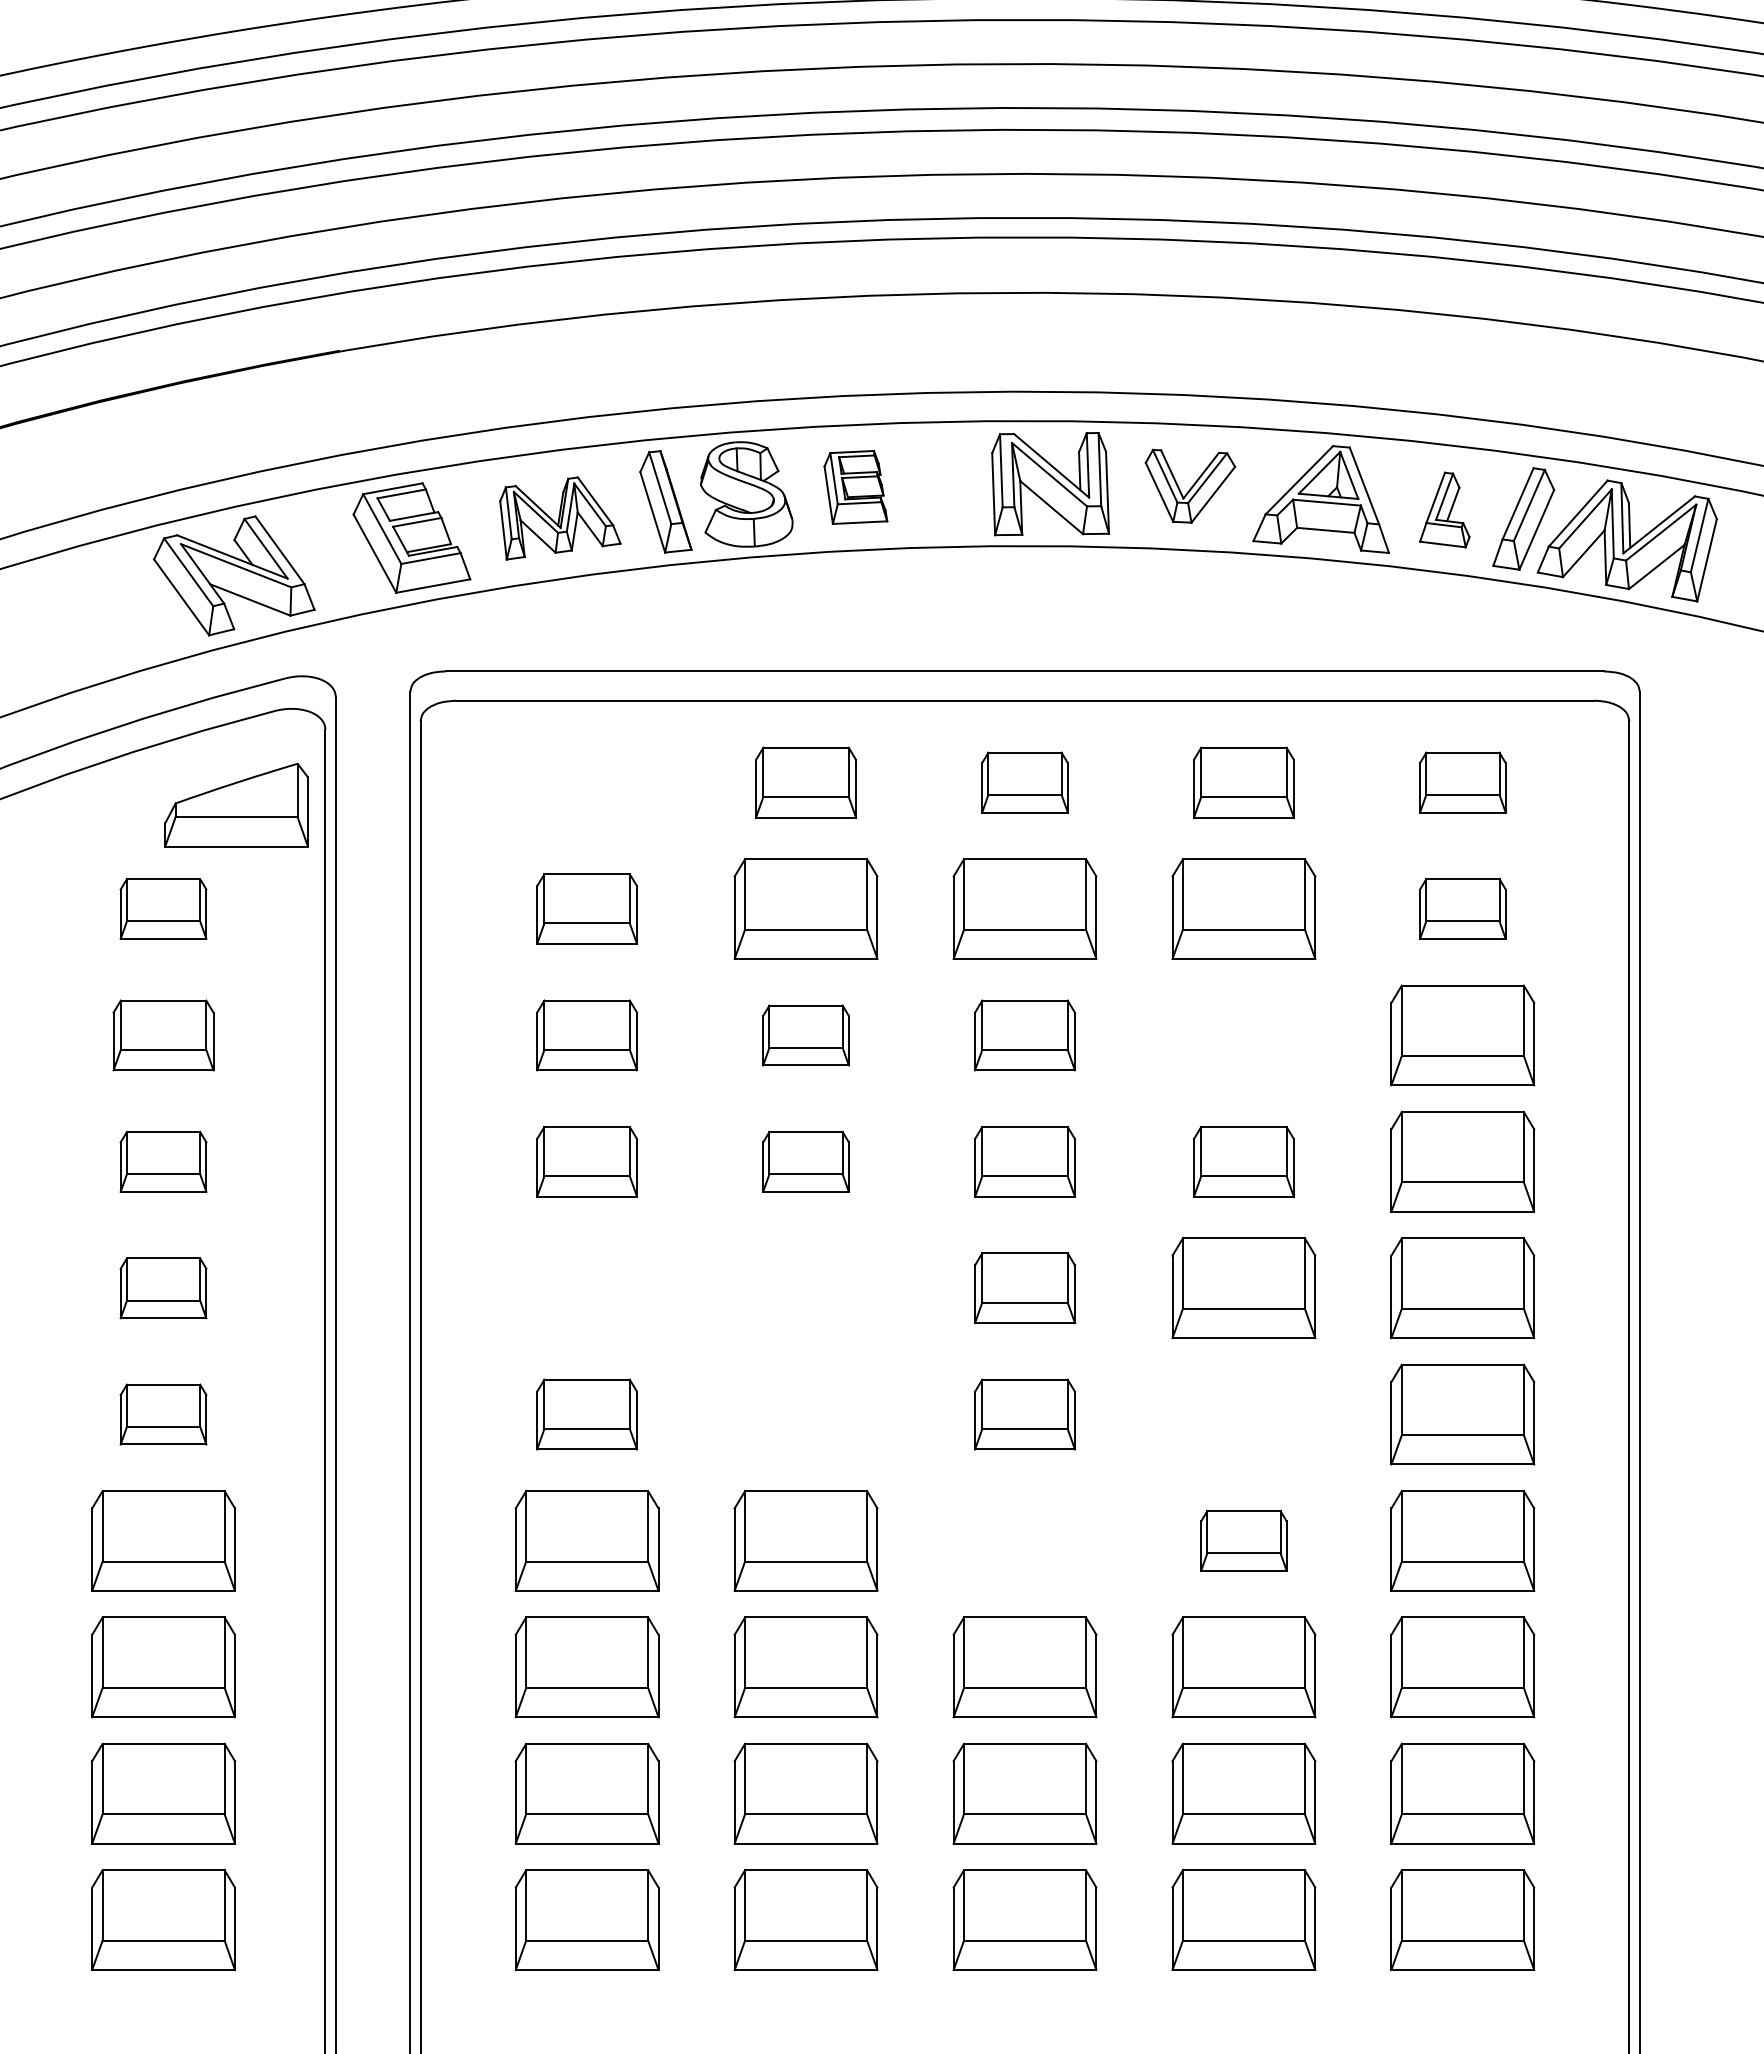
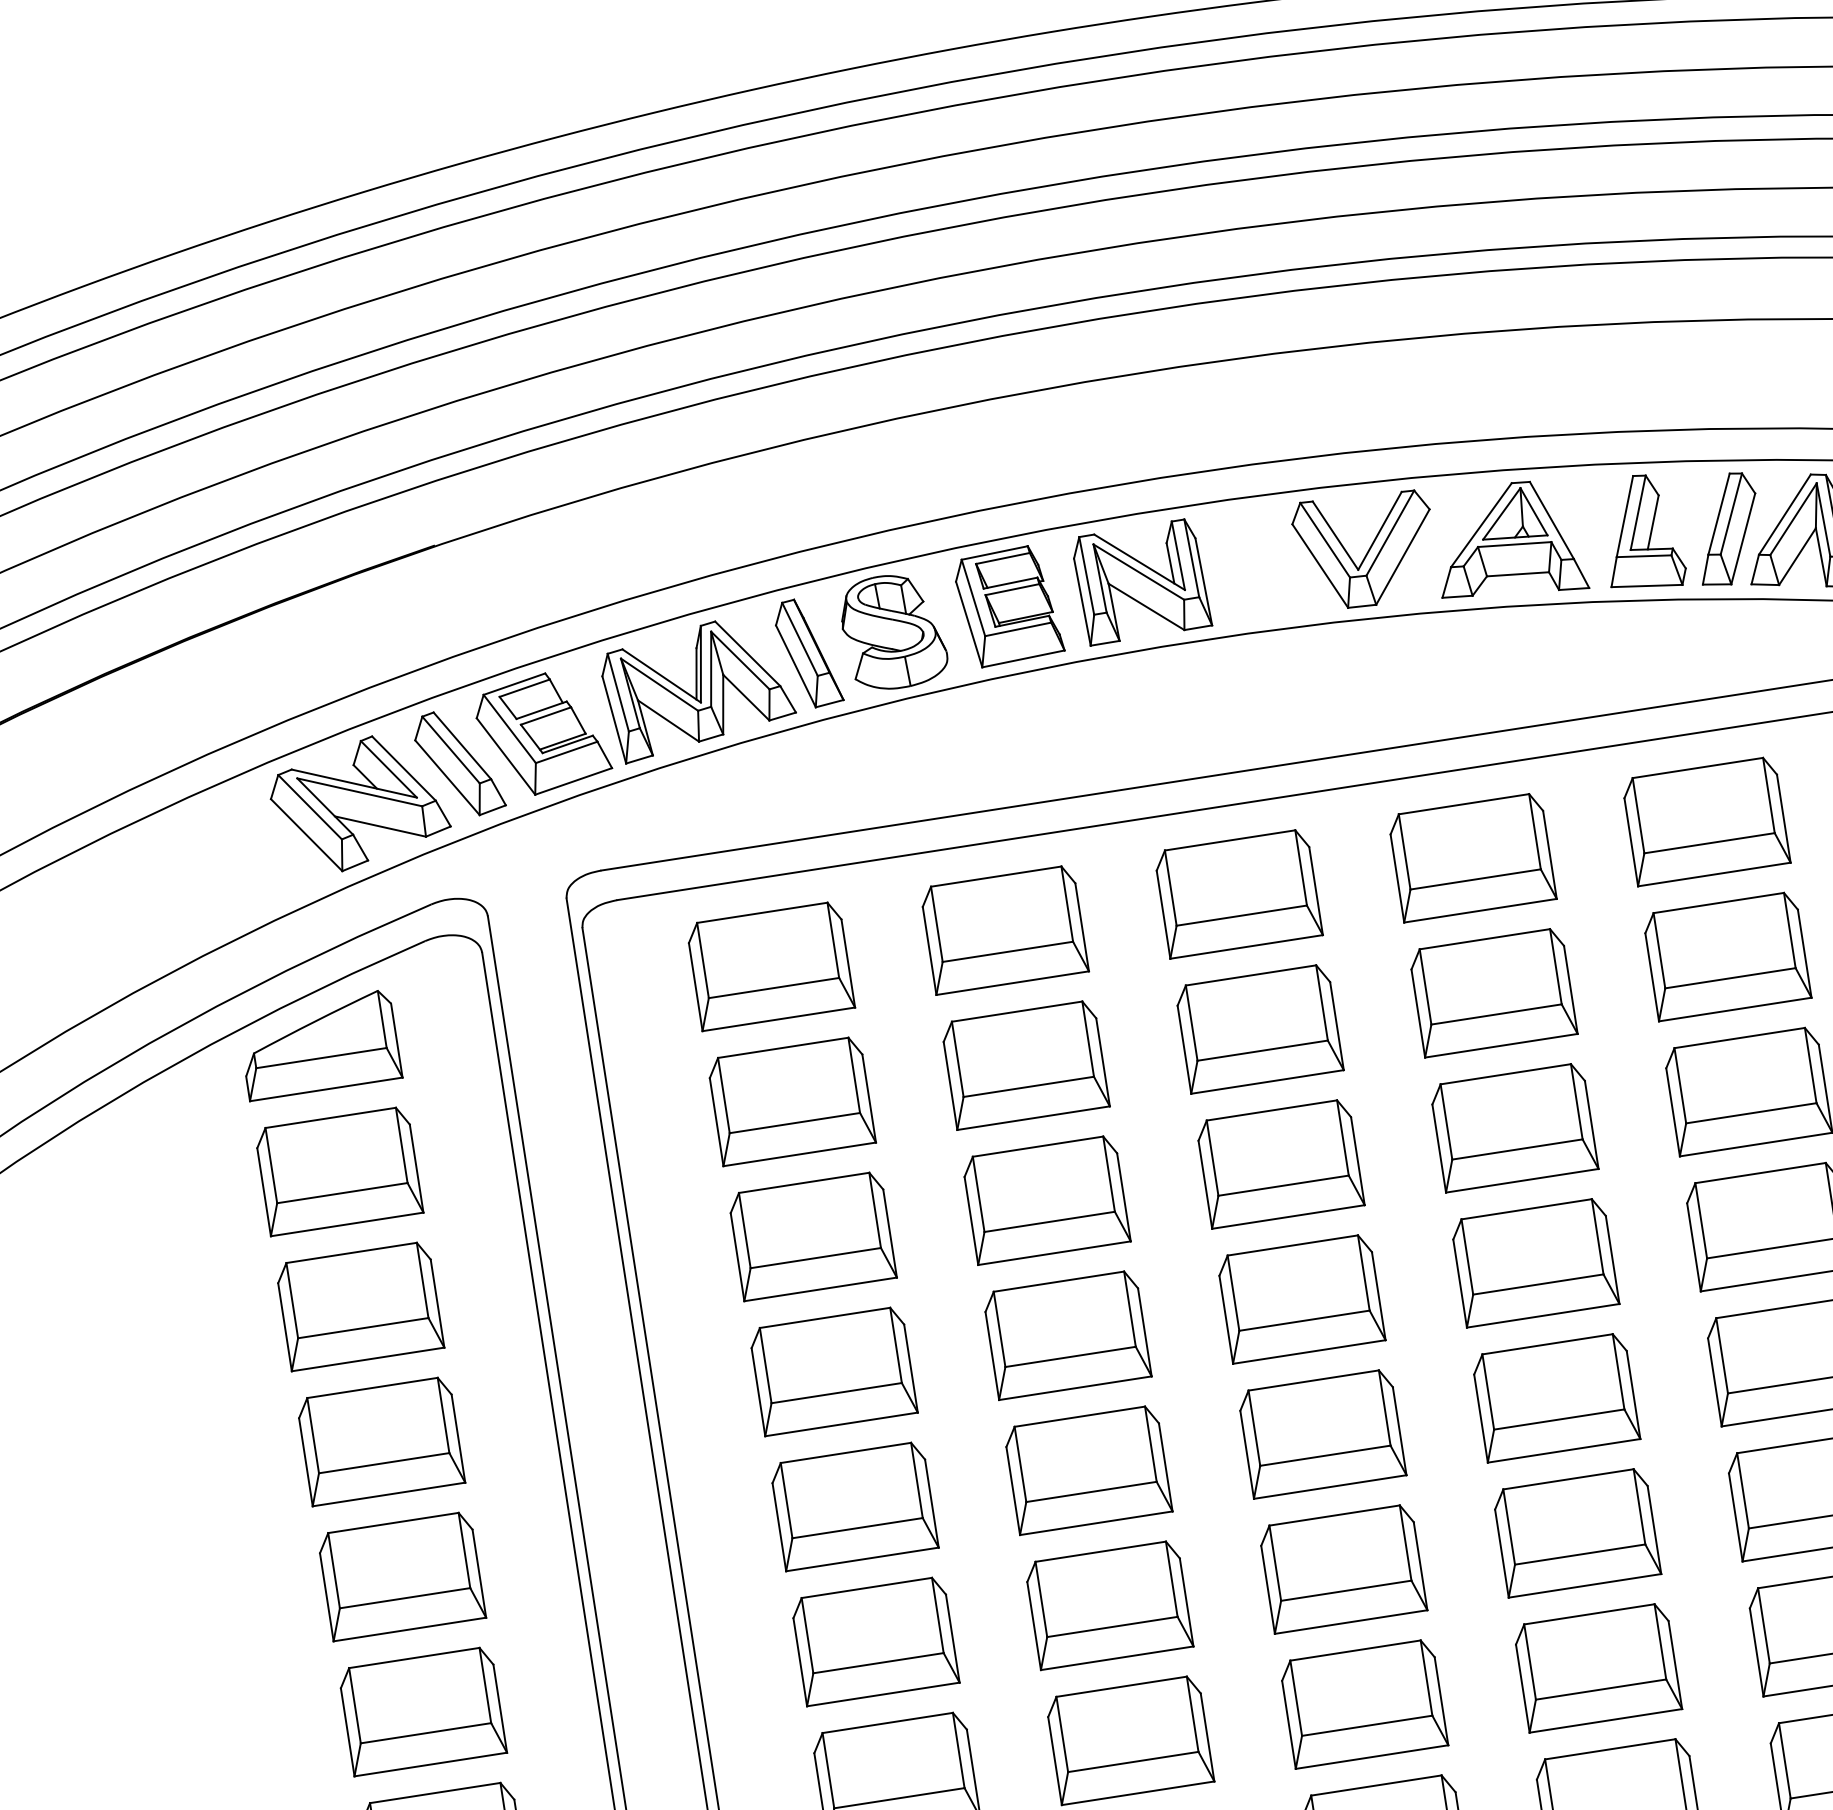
part: (1050, 484) -> (1141, 582), moved
part: (1190, 486) -> (1366, 549), size x1.43
part: (855, 487) -> (1008, 606), size x1.43
part: (1444, 509) -> (1641, 532), size x1.43
part: (560, 518) -> (698, 688), size x1.43
part: (330, 553) -> (458, 763), added
part: (586, 782) -> (769, 965), added
part: (805, 782) -> (1003, 929), size x1.43
part: (1024, 782) -> (1237, 893), size x1.67
part: (1243, 782) -> (1471, 857), size x1.43
part: (1462, 782) -> (1705, 821), size x1.67
part: (236, 805) -> (319, 1045), moved
part: (163, 908) -> (338, 1170), size x1.67
part: (586, 908) -> (790, 1100), size x1.43
part: (1462, 908) -> (1726, 955), size x1.67
part: (163, 1035) -> (359, 1306), size x1.43
part: (586, 1035) -> (811, 1236), size x1.43
part: (805, 1035) -> (1045, 1200), size x1.67
part: (1024, 1035) -> (1279, 1163), size x1.43
part: (1243, 1035) -> (1513, 1127), added
part: (163, 1161) -> (380, 1440), size x1.67
part: (586, 1161) -> (832, 1370), size x1.43
part: (805, 1161) -> (1066, 1334), size x1.67
part: (1024, 1161) -> (1300, 1298), size x1.43
part: (1243, 1161) -> (1534, 1262), size x1.43
part: (805, 1287) -> (1087, 1469), added
part: (1024, 1287) -> (1321, 1433), size x1.43
part: (163, 1288) -> (401, 1576), size x1.67
part: (586, 1288) -> (853, 1506), added
part: (163, 1414) -> (422, 1711), size x1.67
part: (586, 1414) -> (874, 1641), size x1.43
part: (805, 1414) -> (1108, 1604), added
part: (1024, 1414) -> (1342, 1568), size x1.43
part: (1243, 1414) -> (1576, 1532), added
part: (1024, 1540) -> (1363, 1703), added
part: (1243, 1540) -> (1597, 1667), size x1.67

